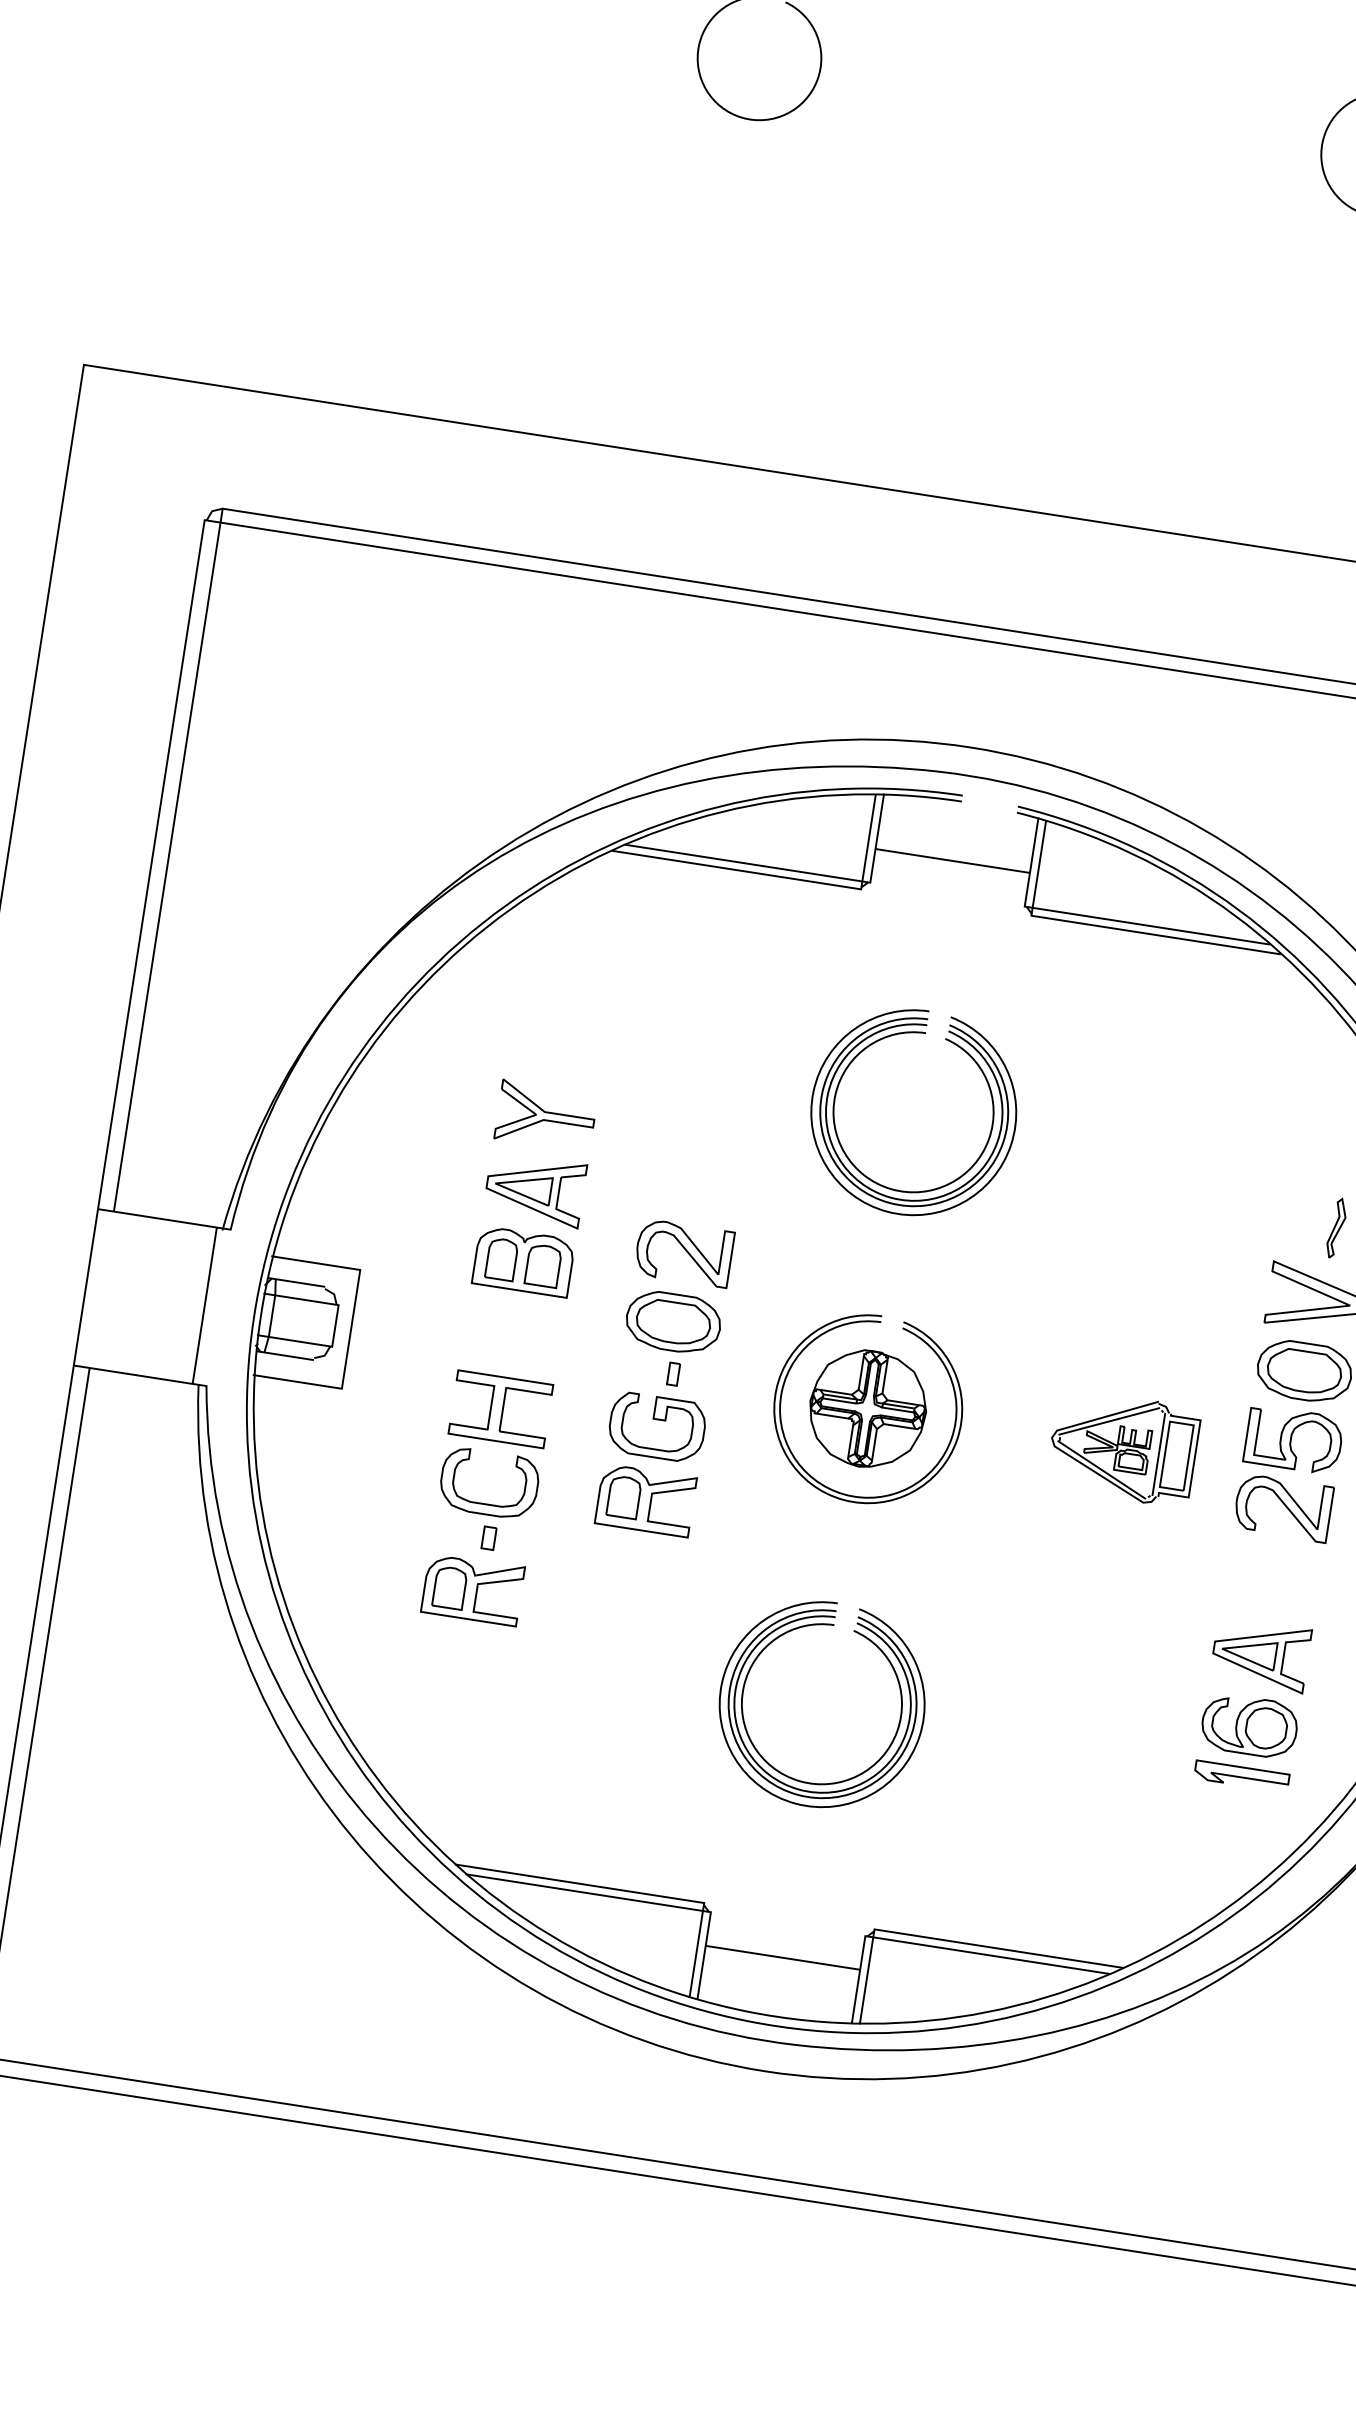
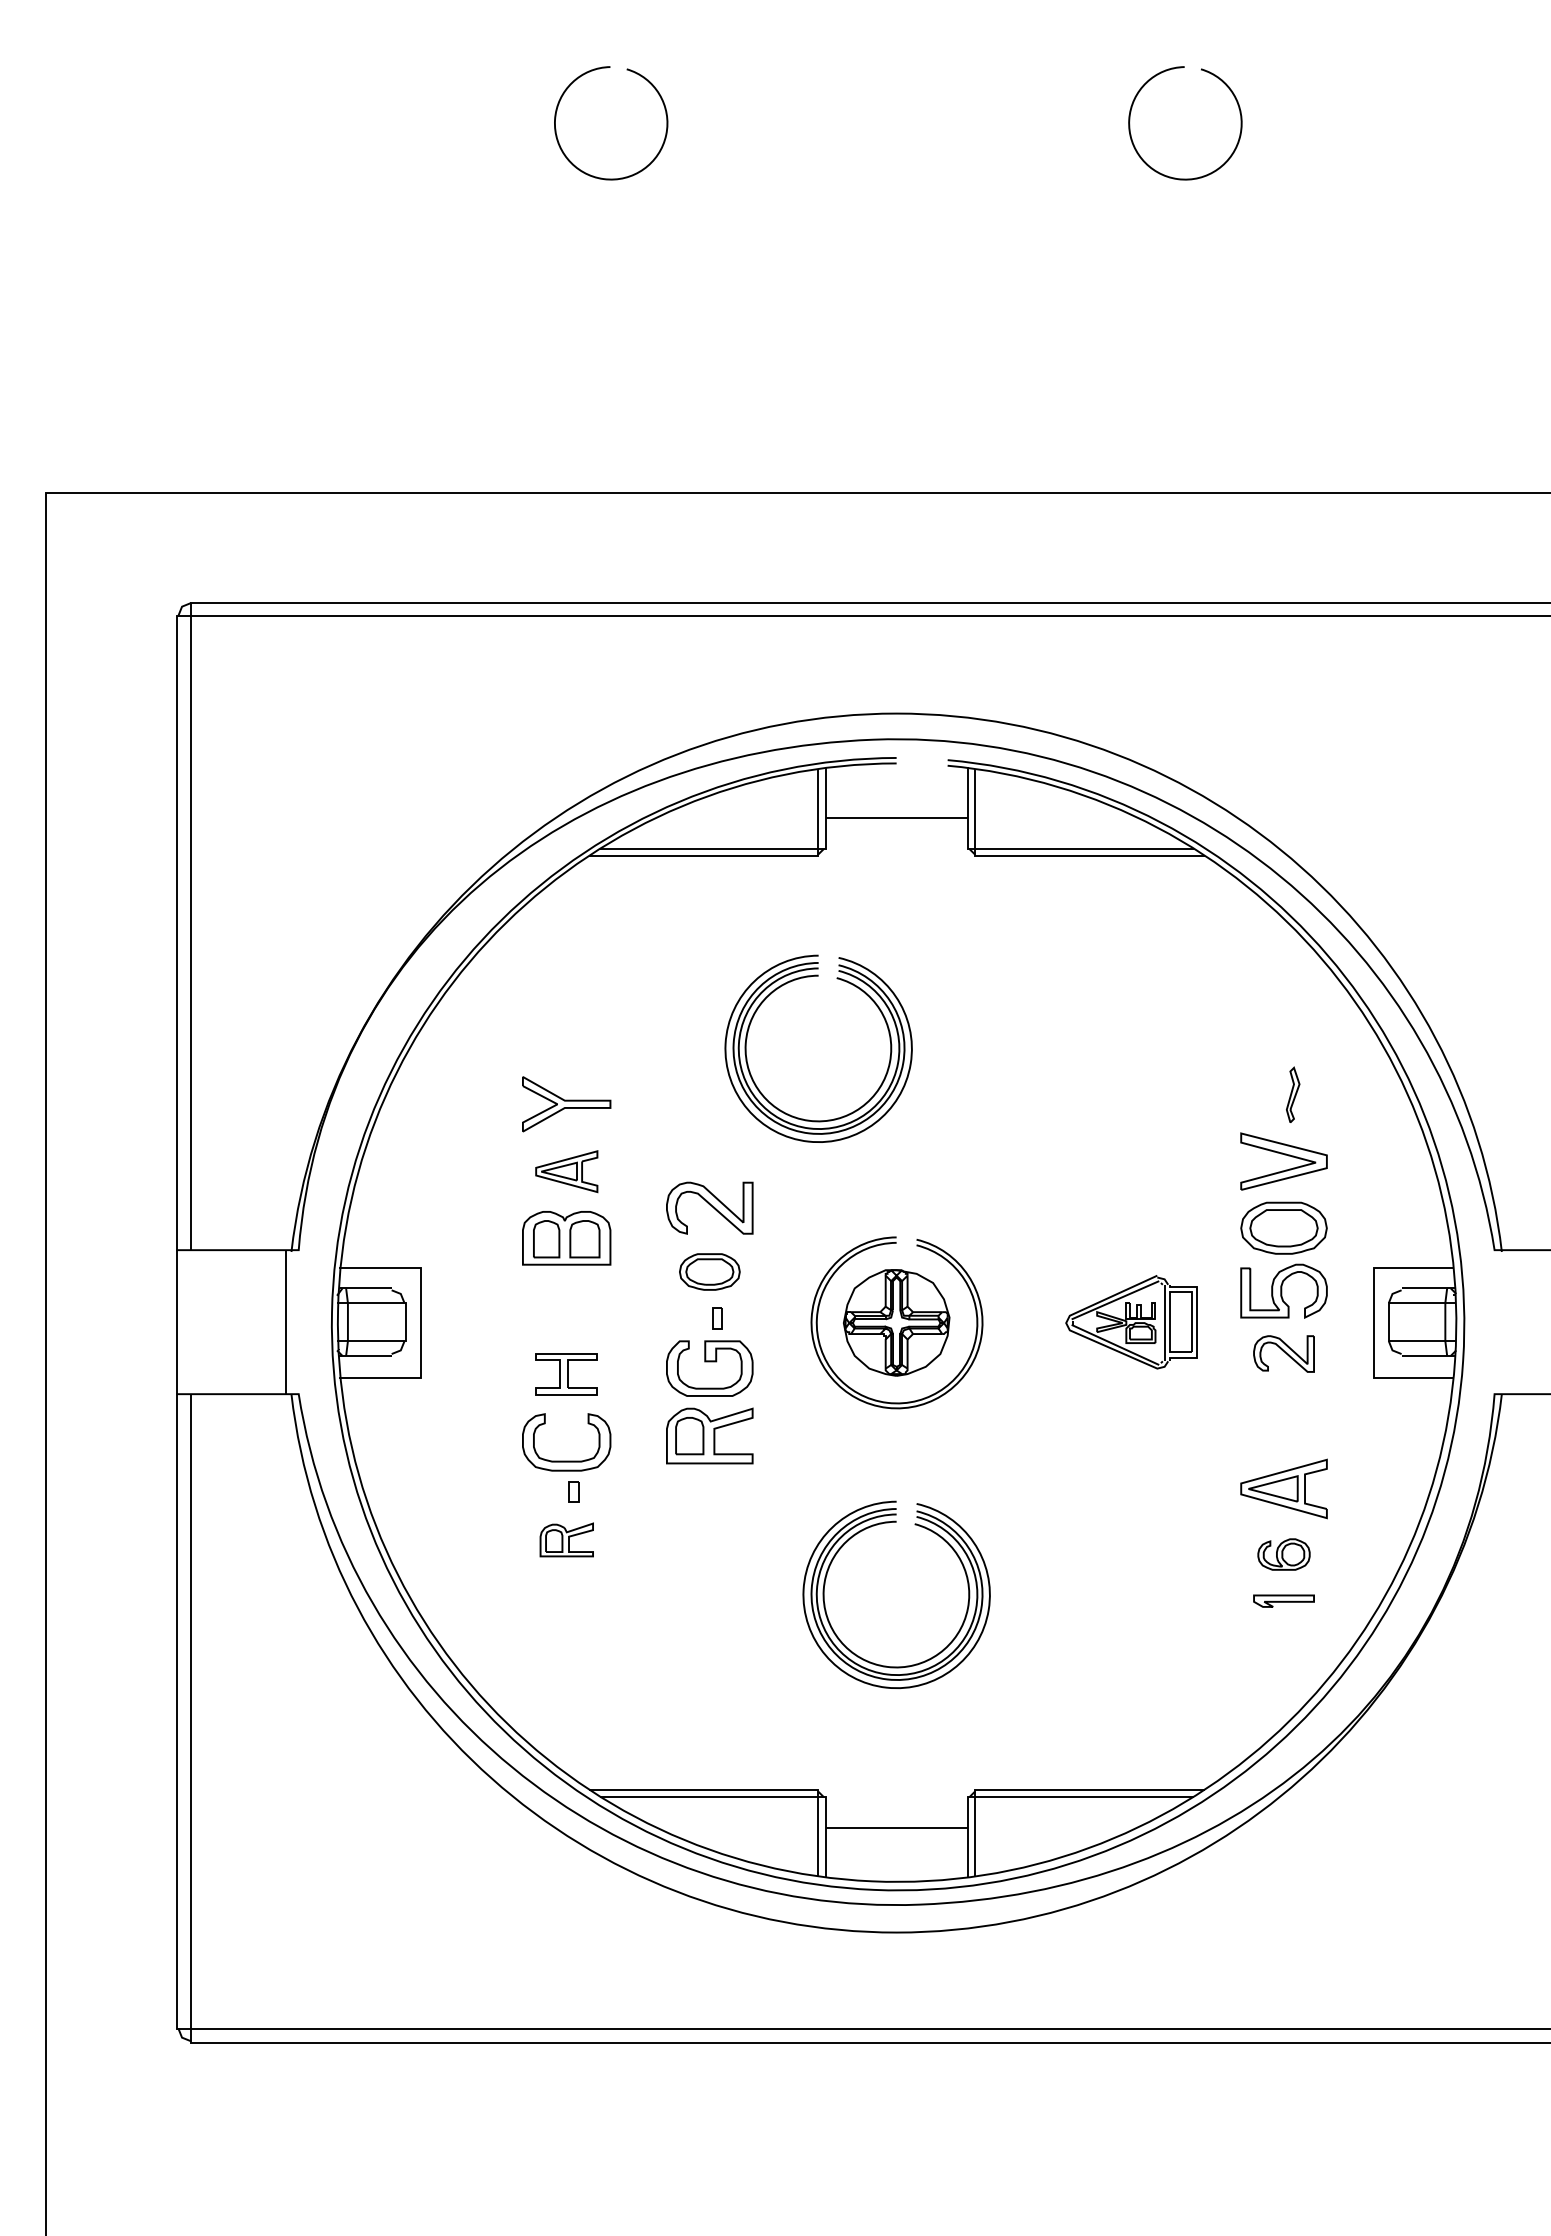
part: (969, 1057) -> (861, 991), moved
part: (534, 1189) -> (566, 1171), size x0.7
part: (673, 1321) -> (709, 1271), size x0.7
part: (500, 1408) -> (566, 1373), size x0.7
part: (1282, 1507) -> (1283, 1353), size x0.7
part: (472, 1588) -> (566, 1539), size x0.6
part: (1249, 1725) -> (1283, 1554), size x0.6
part: (1241, 1776) -> (1283, 1601), size x0.7

